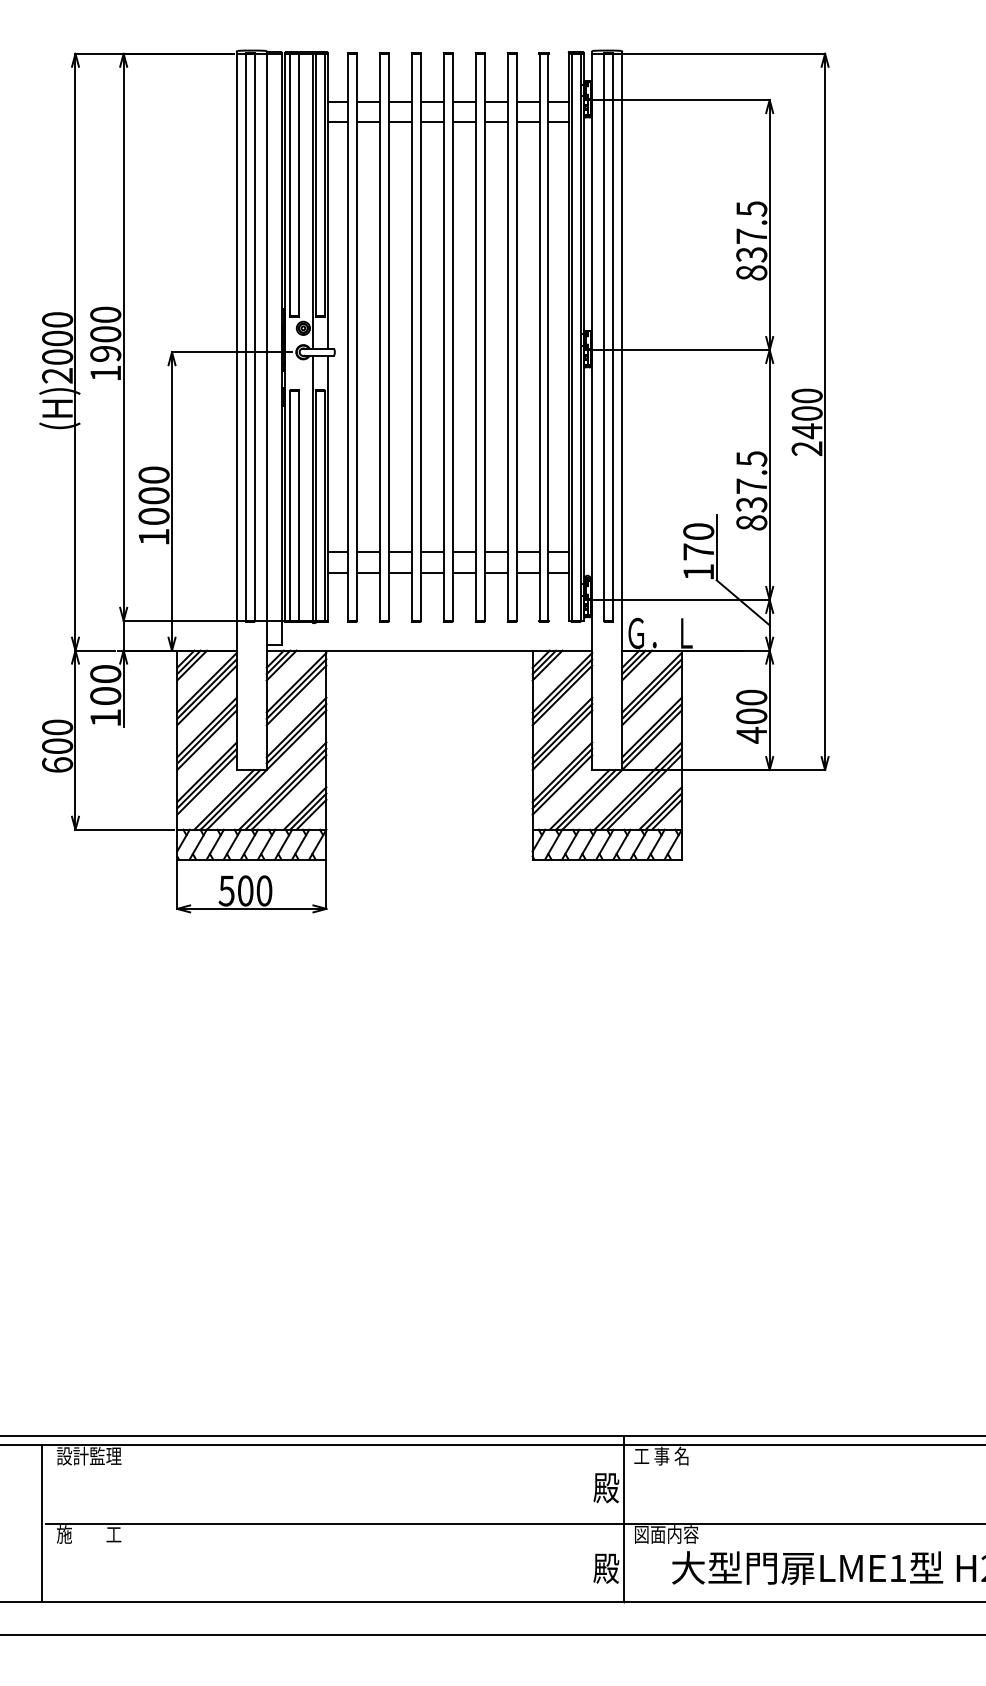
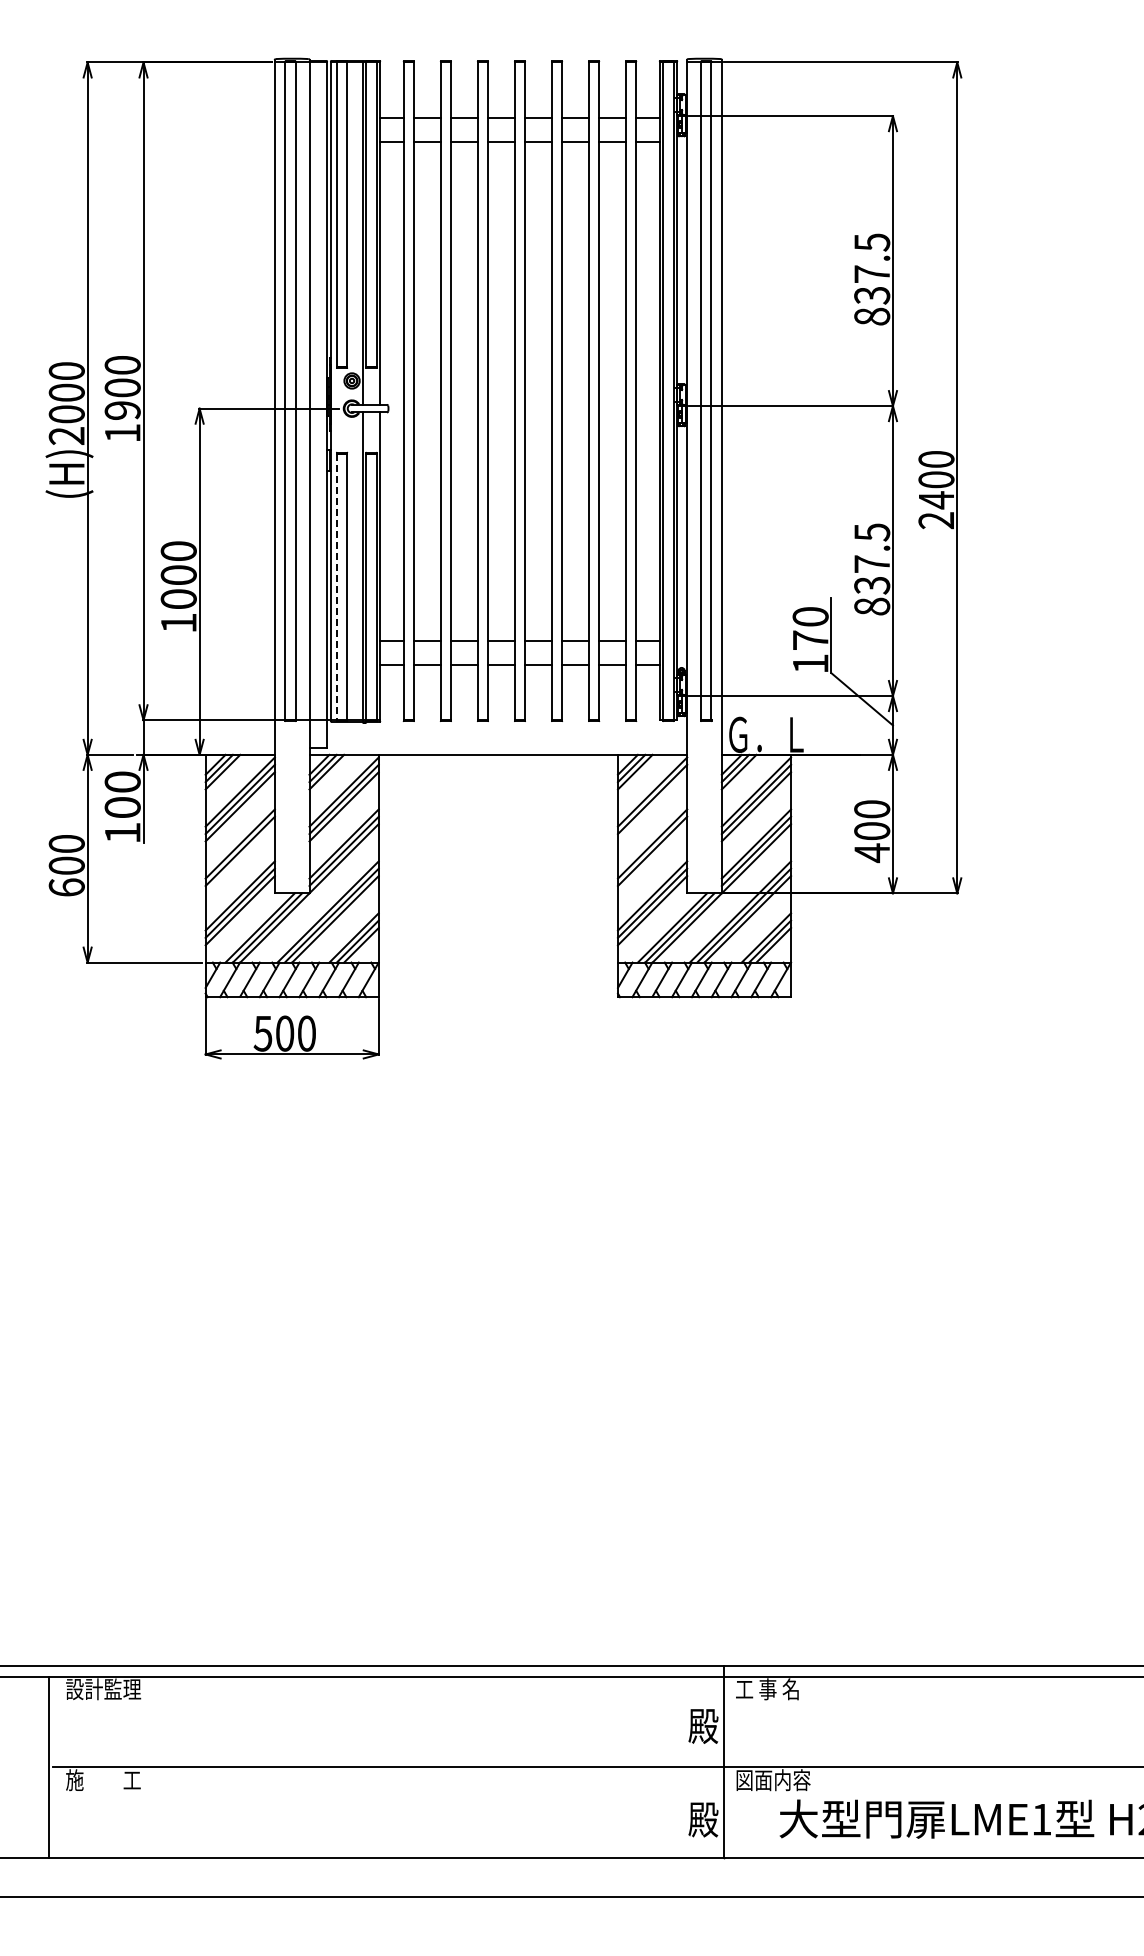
line: (289, 506) -> (336, 587), solid -> dashed
line: (562, 695) -> (652, 806), removed
line: (206, 739) -> (239, 858), removed
line: (562, 739) -> (652, 858), removed

